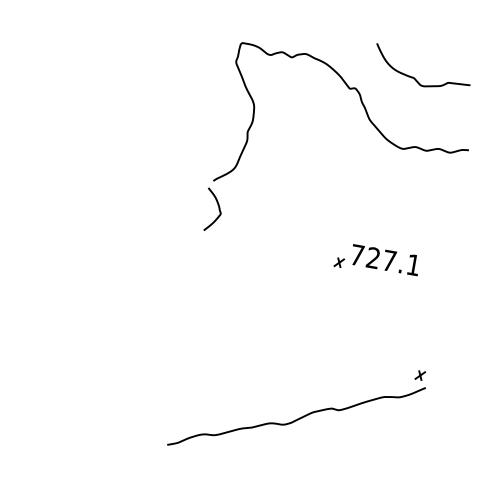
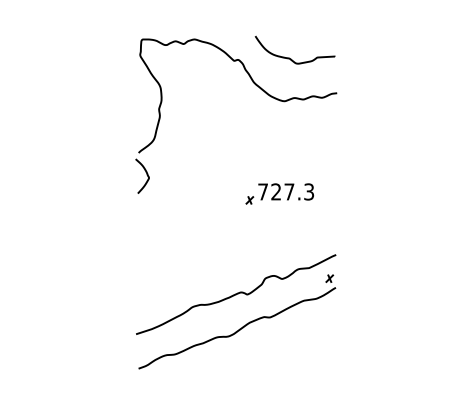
curve: (414, 76) -> (289, 57), moved
text: (414, 264) -> (309, 191), 727.1 -> 727.3
curve: (302, 375) -> (236, 294), added

